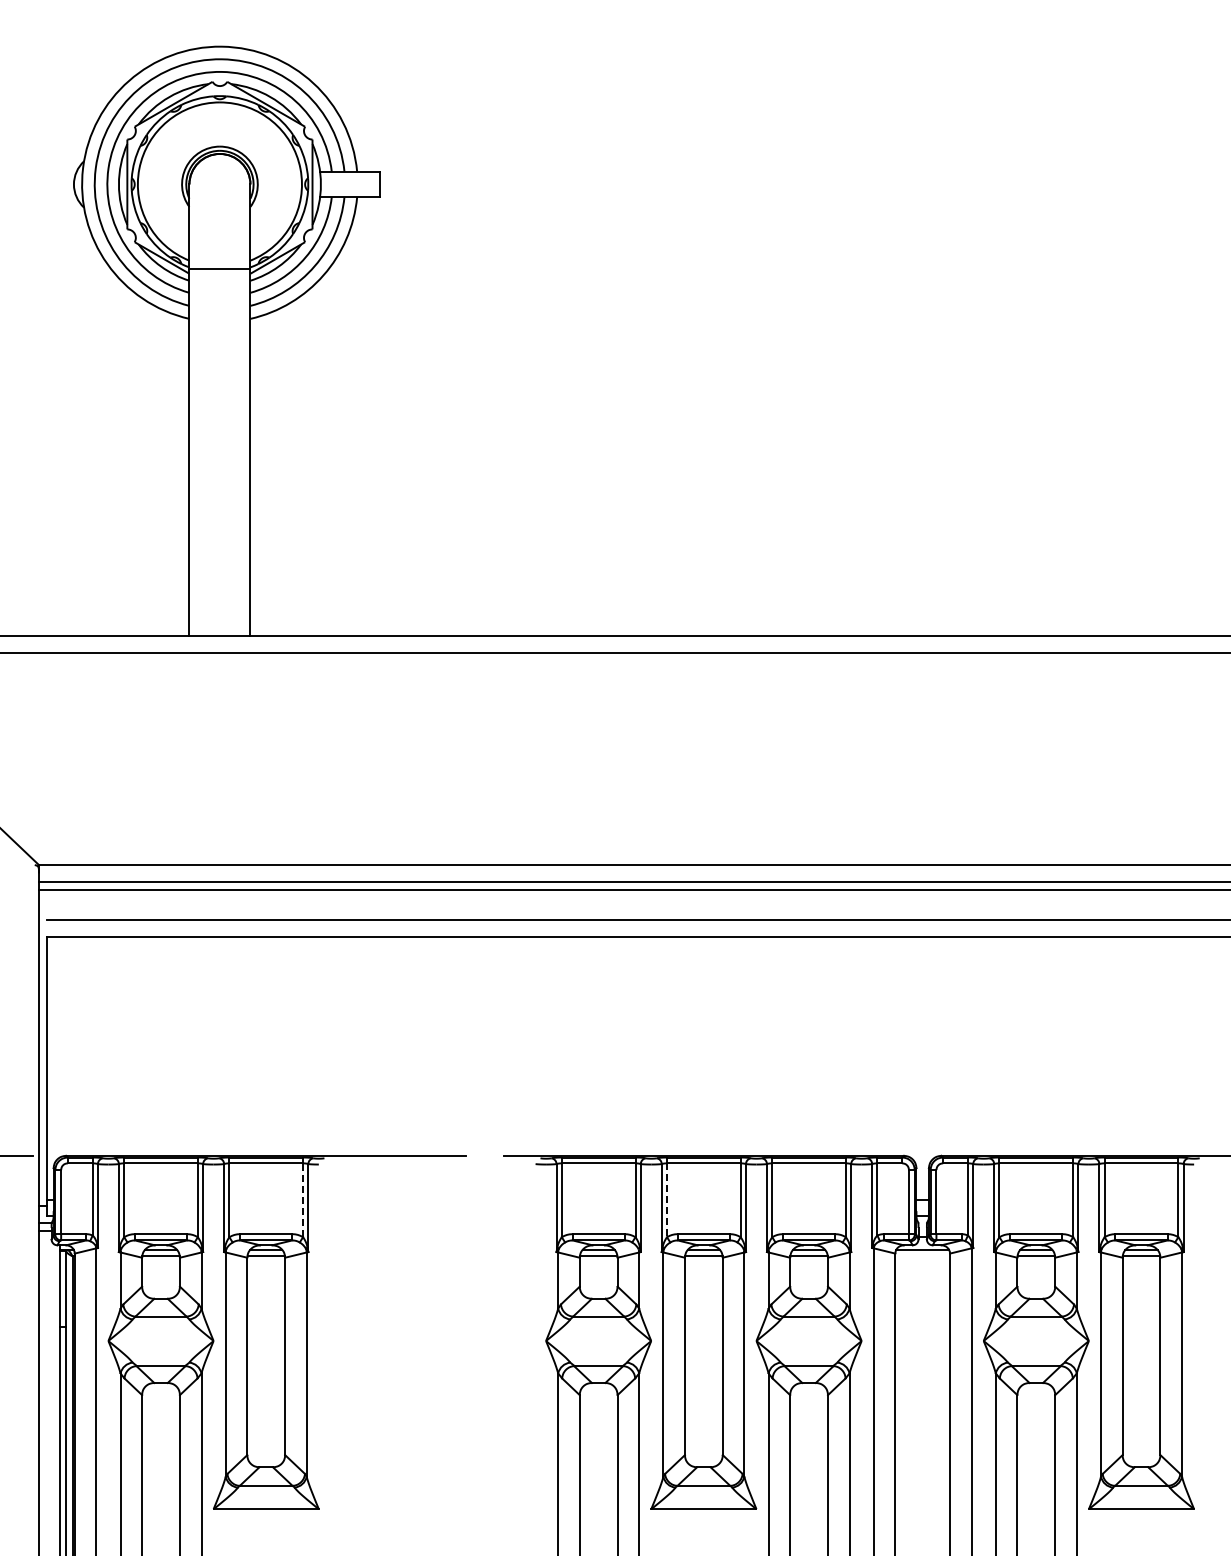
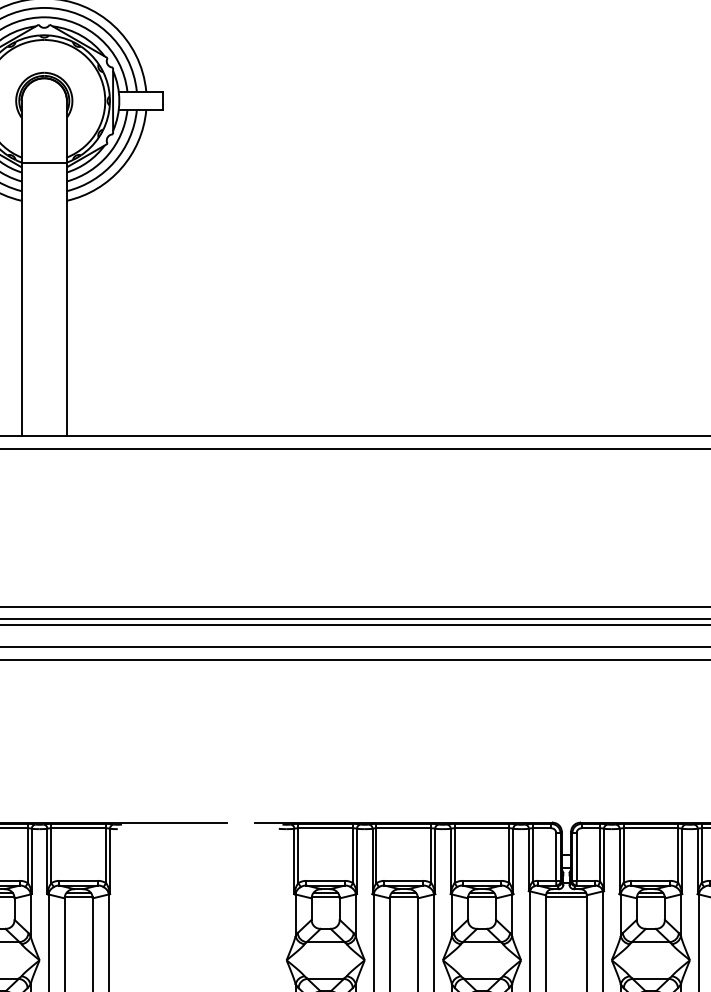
line: (303, 1200) -> (106, 855), dashed -> solid
line: (667, 1200) -> (376, 855), dashed -> solid
line: (922, 1256) -> (566, 897), added

